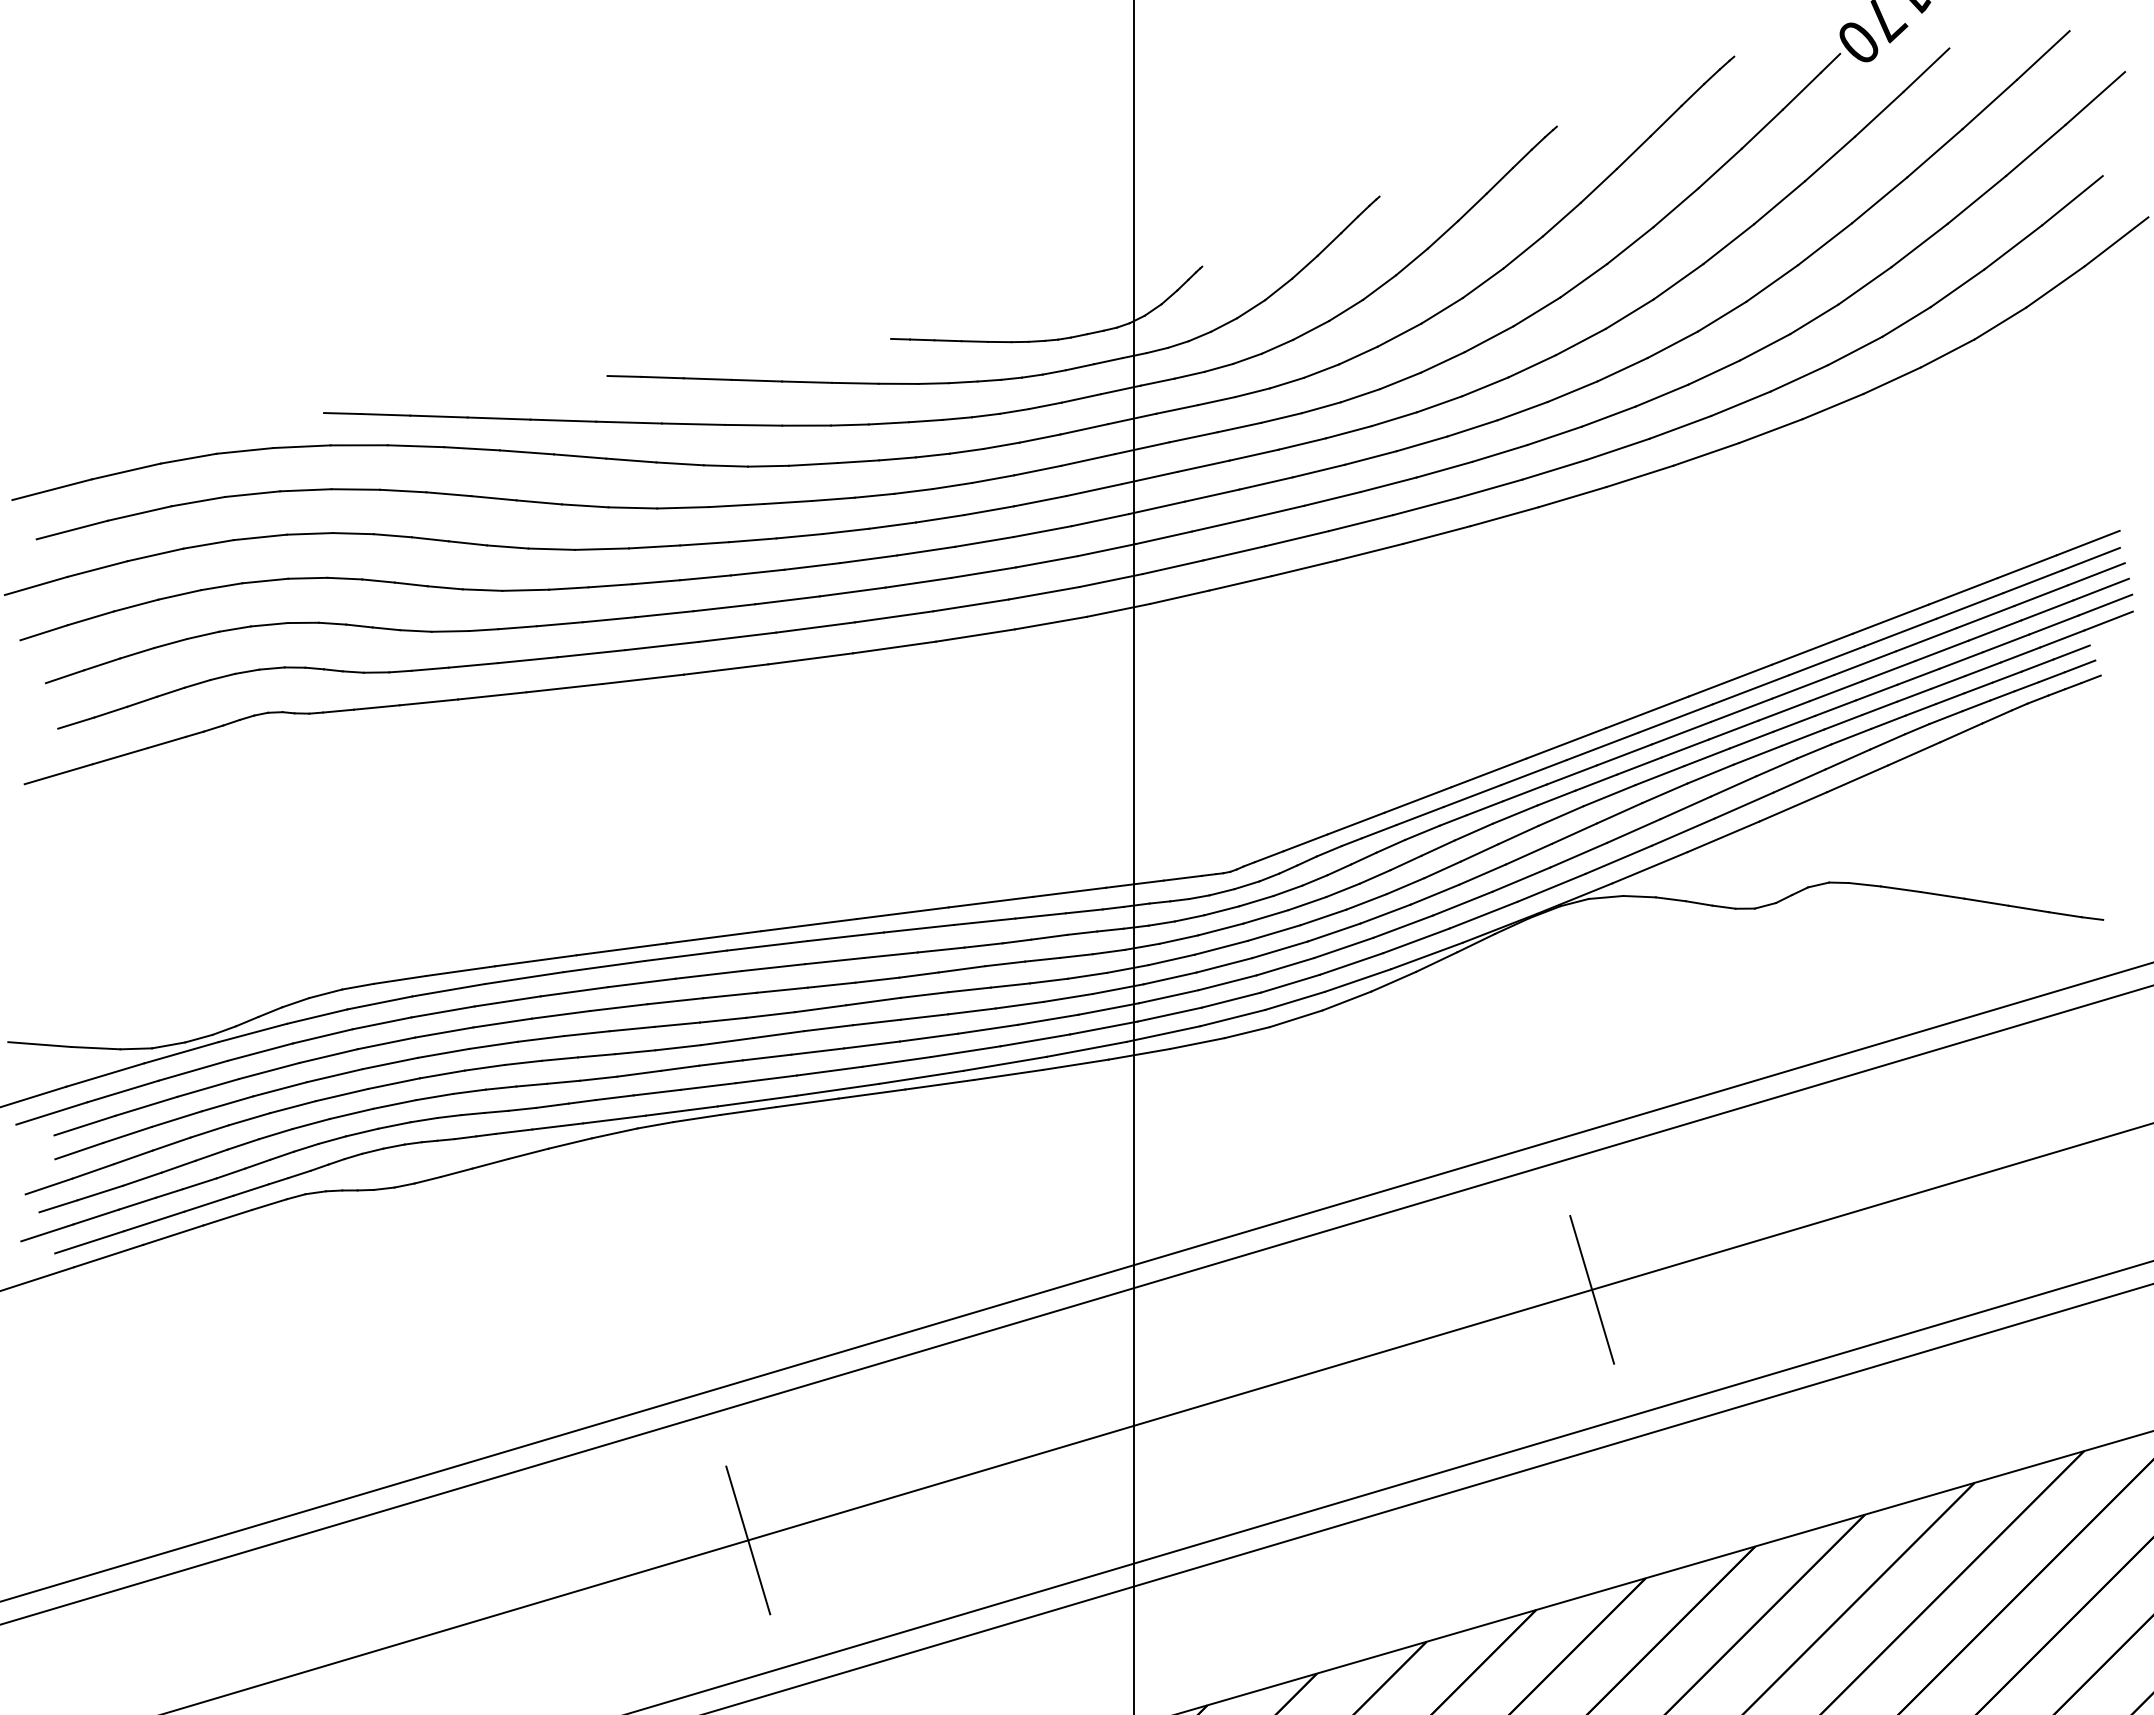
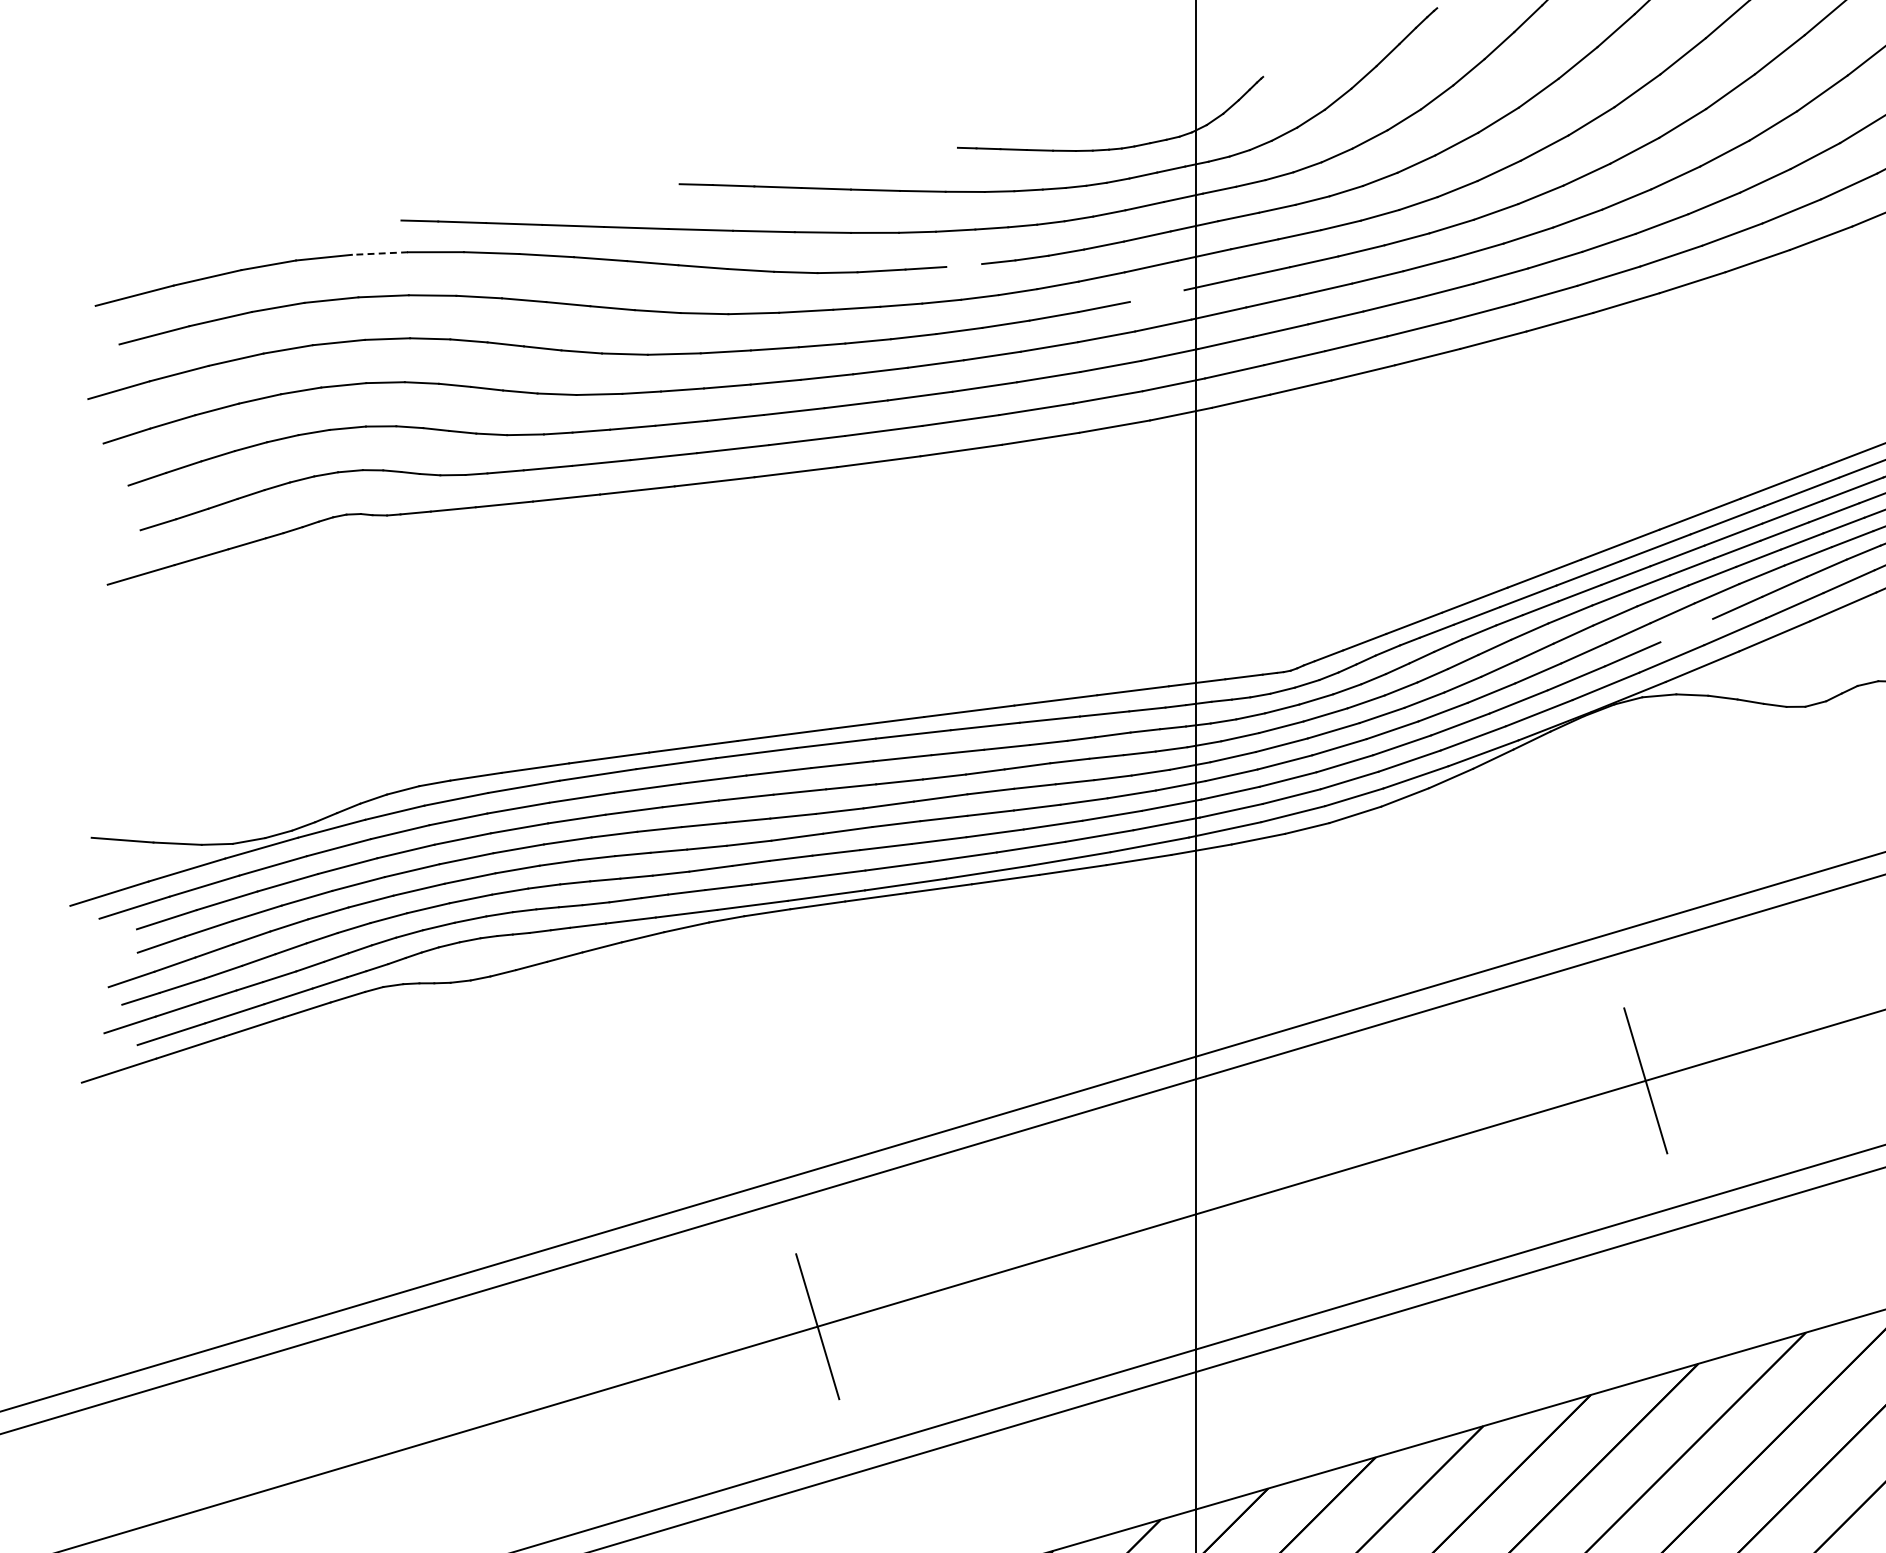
line: (302, 446) -> (380, 253), solid -> dashed
line: (897, 458) -> (964, 265), removed
line: (1094, 490) -> (1157, 296), removed
line: (1633, 830) -> (1686, 630), removed

